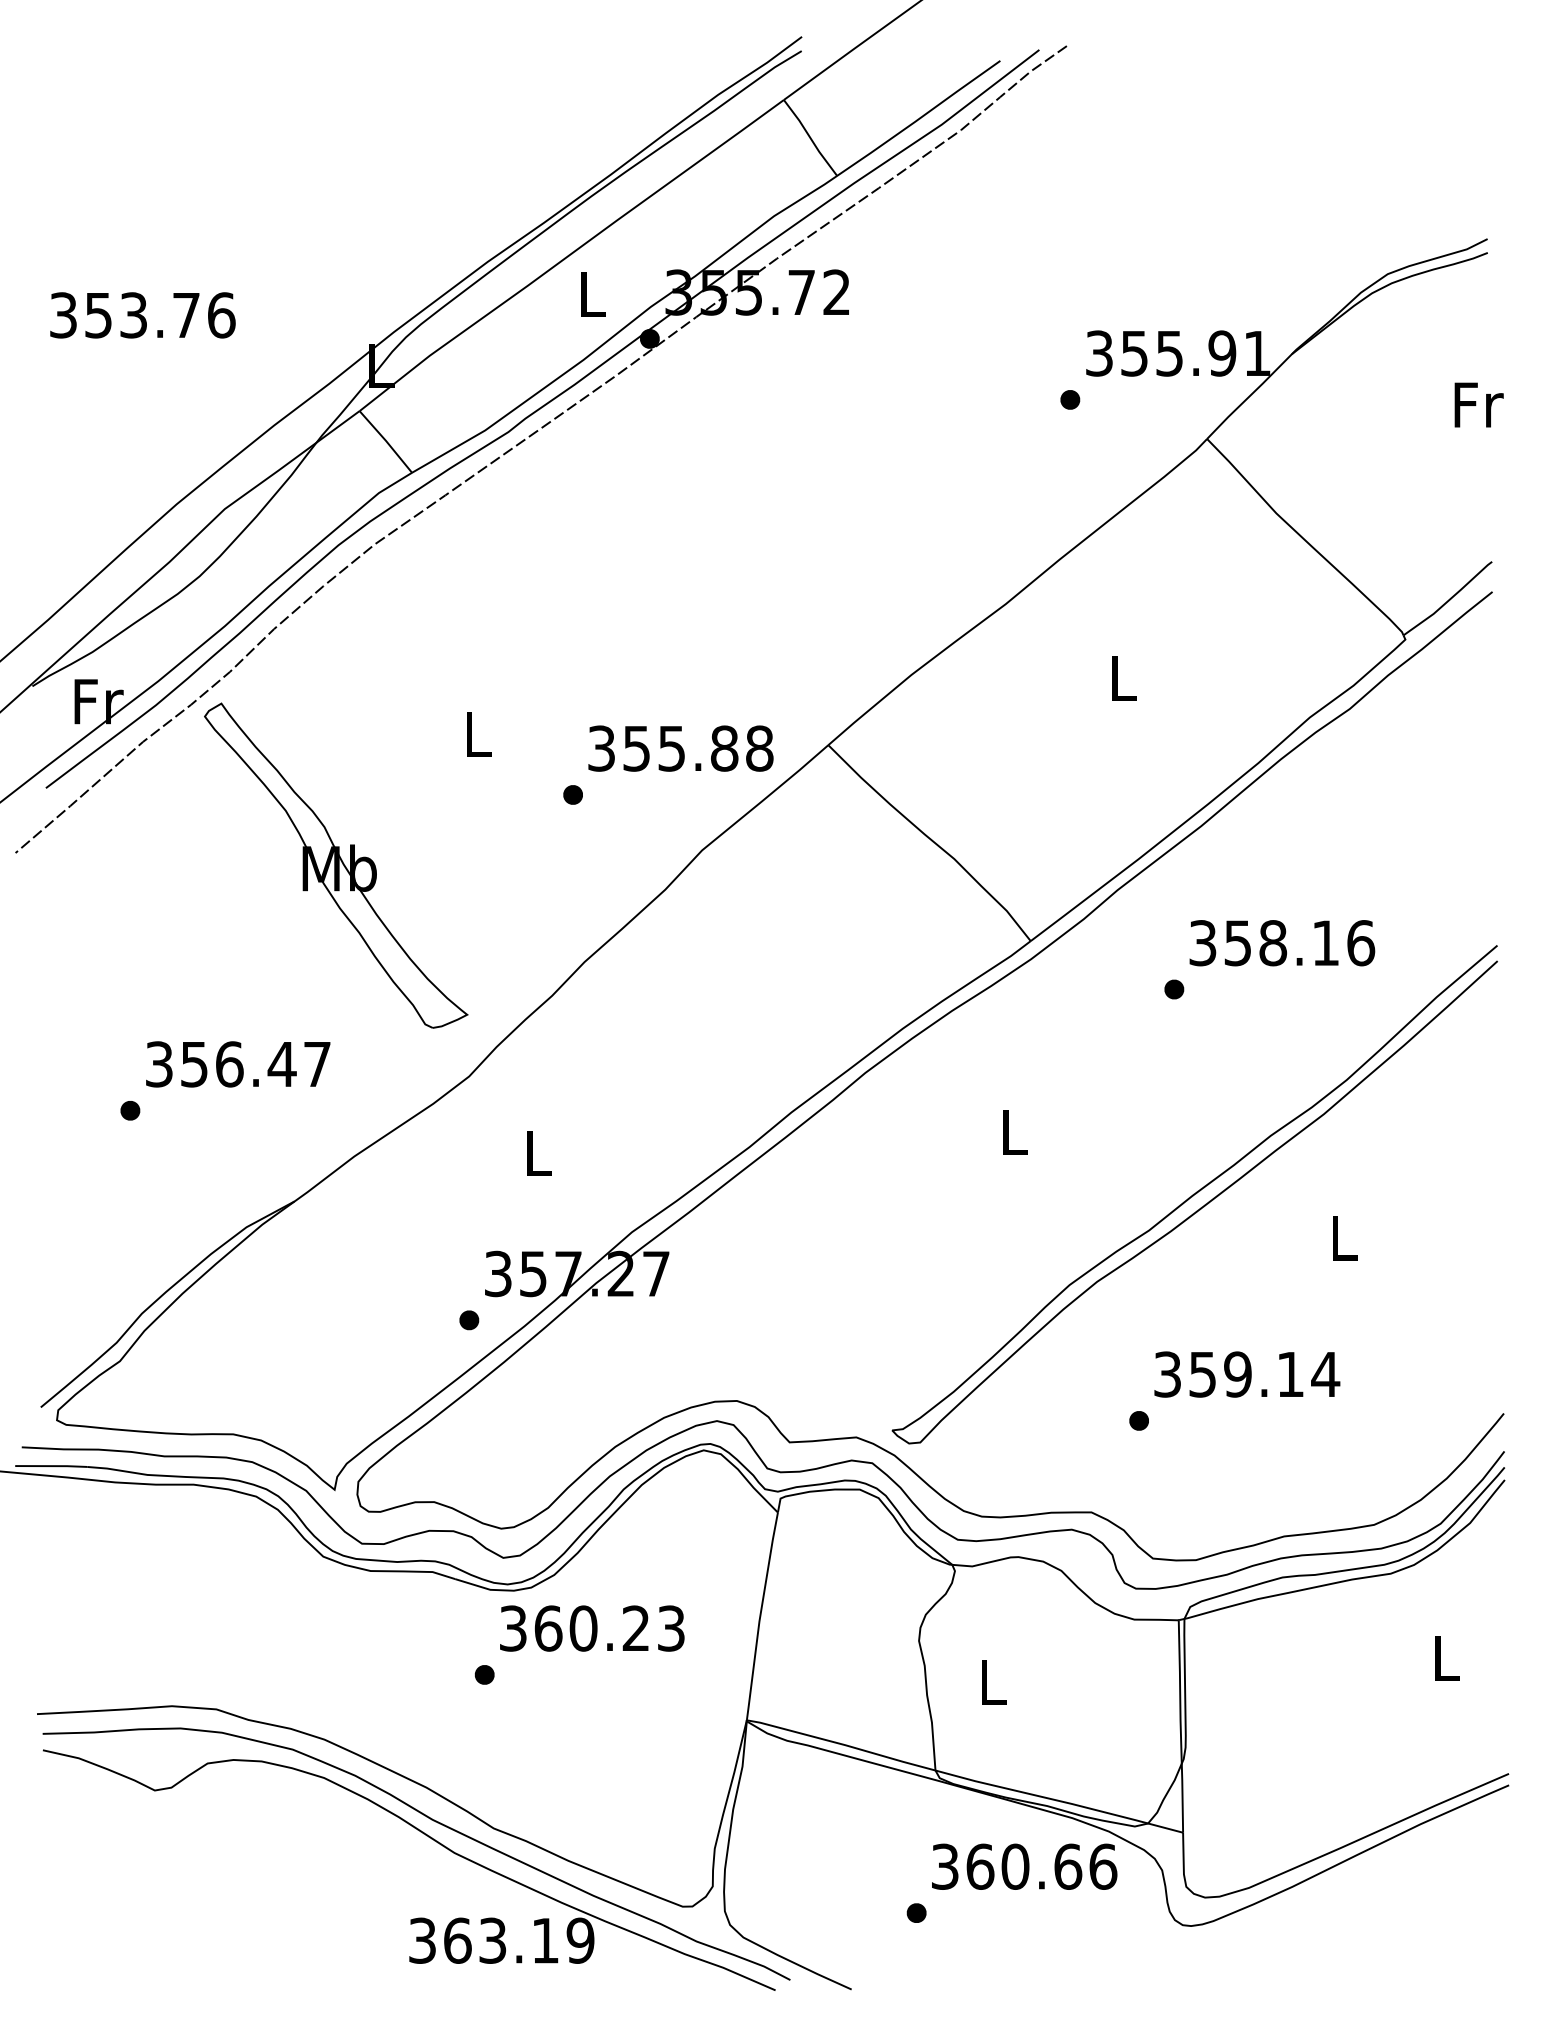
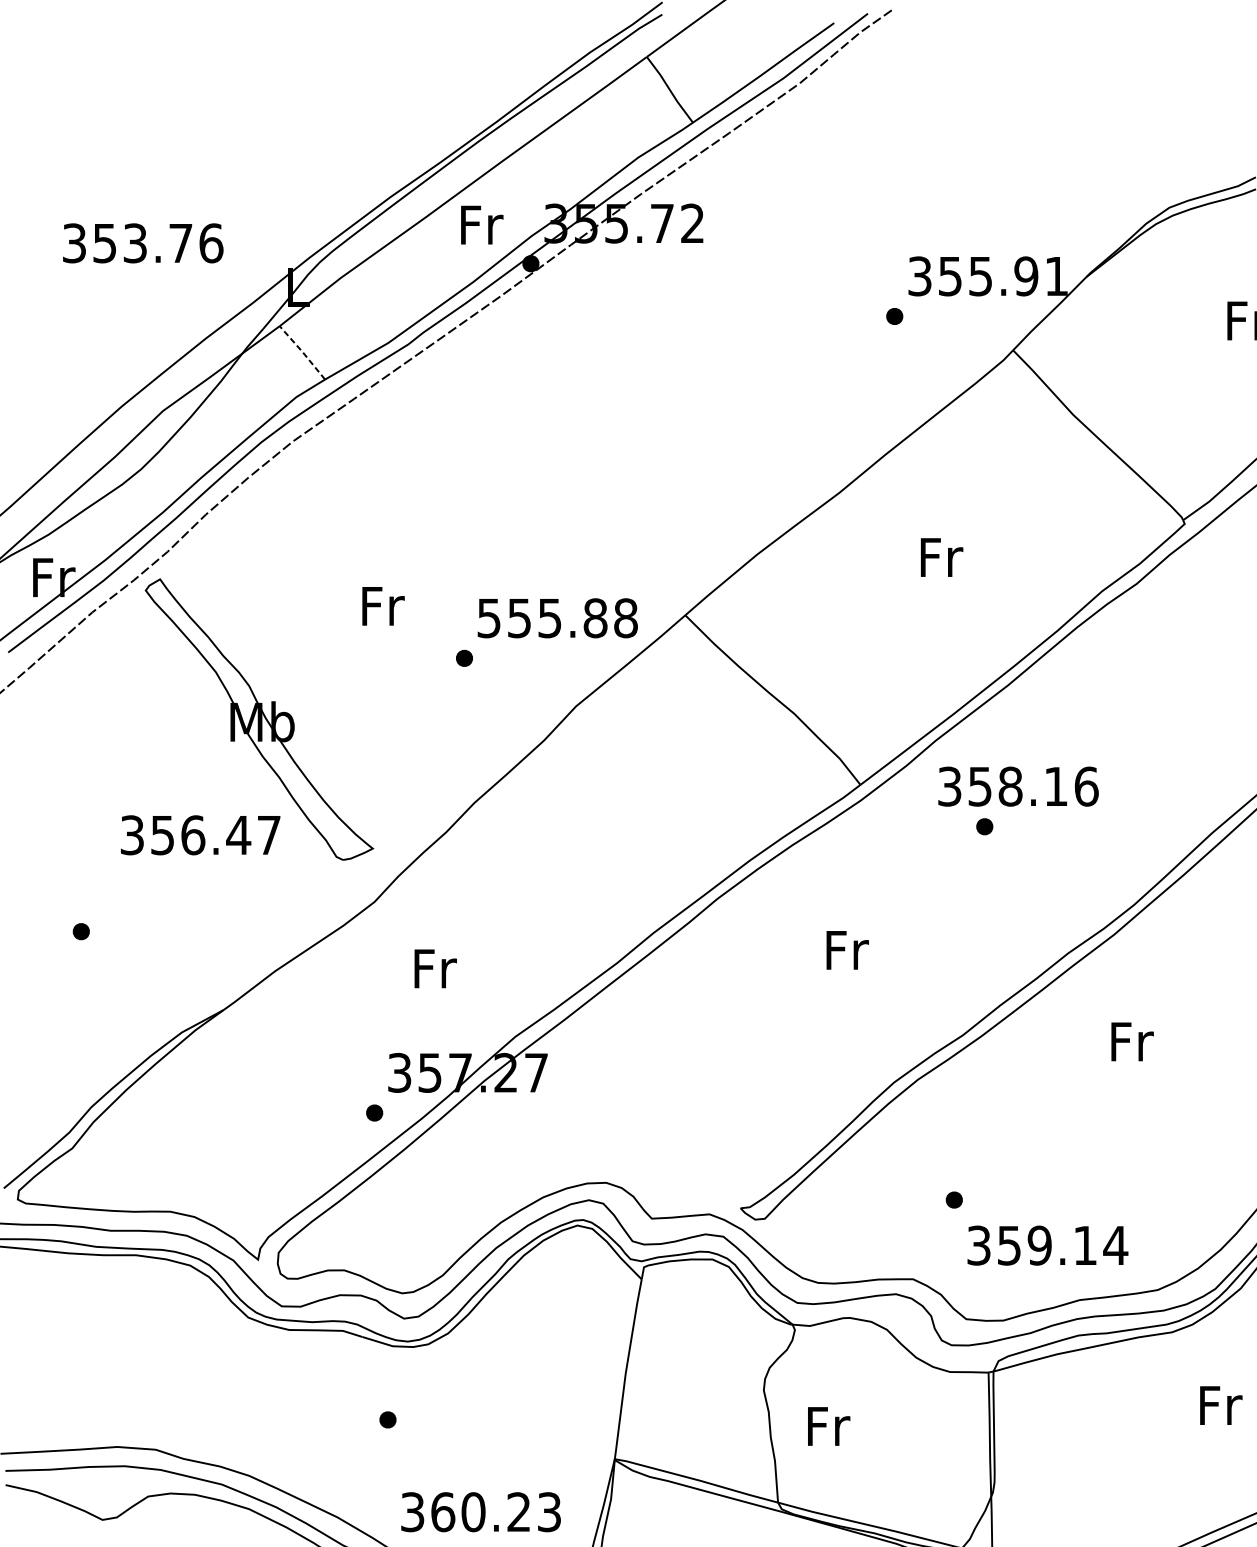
text: (593, 294) -> (482, 225), L -> Fr
text: (142, 315) -> (142, 243), moved
line: (386, 440) -> (302, 351), solid -> dashed
text: (1124, 678) -> (941, 557), L -> Fr
text: (479, 734) -> (383, 606), L -> Fr
text: (601, 748) -> (489, 618), 355.88 -> 555.88
text: (1282, 943) -> (1018, 786), moved
text: (238, 1064) -> (200, 835), moved
text: (1015, 1132) -> (847, 950), L -> Fr
text: (539, 1153) -> (435, 968), L -> Fr
text: (1344, 1237) -> (1132, 1041), L -> Fr
text: (1247, 1374) -> (1048, 1245), moved
text: (592, 1628) -> (481, 1512), moved
text: (1447, 1658) -> (1221, 1405), L -> Fr
text: (994, 1682) -> (829, 1426), L -> Fr

